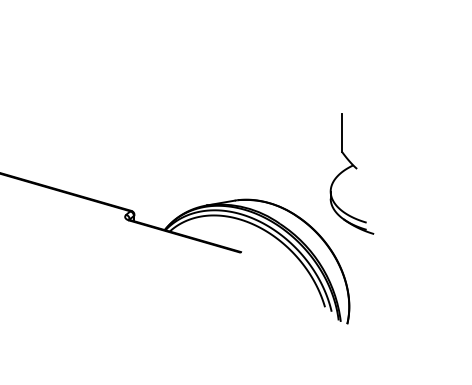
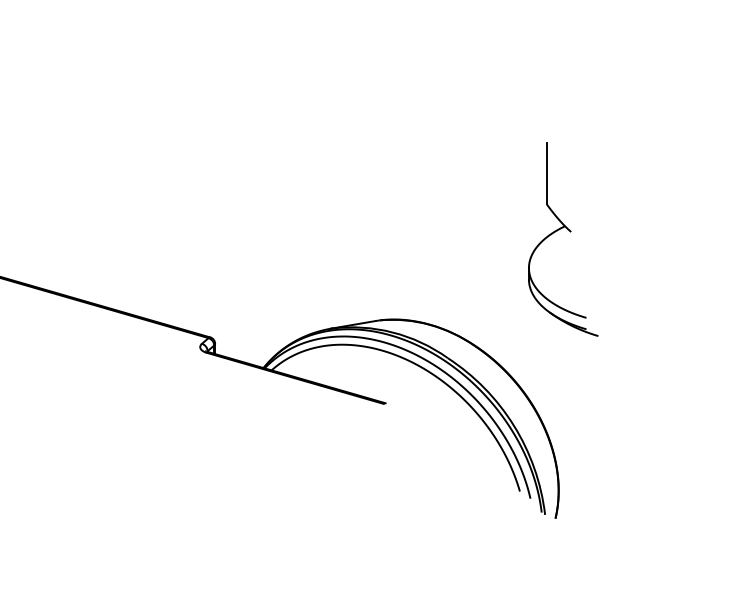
part: (351, 173) -> (562, 239), moved

